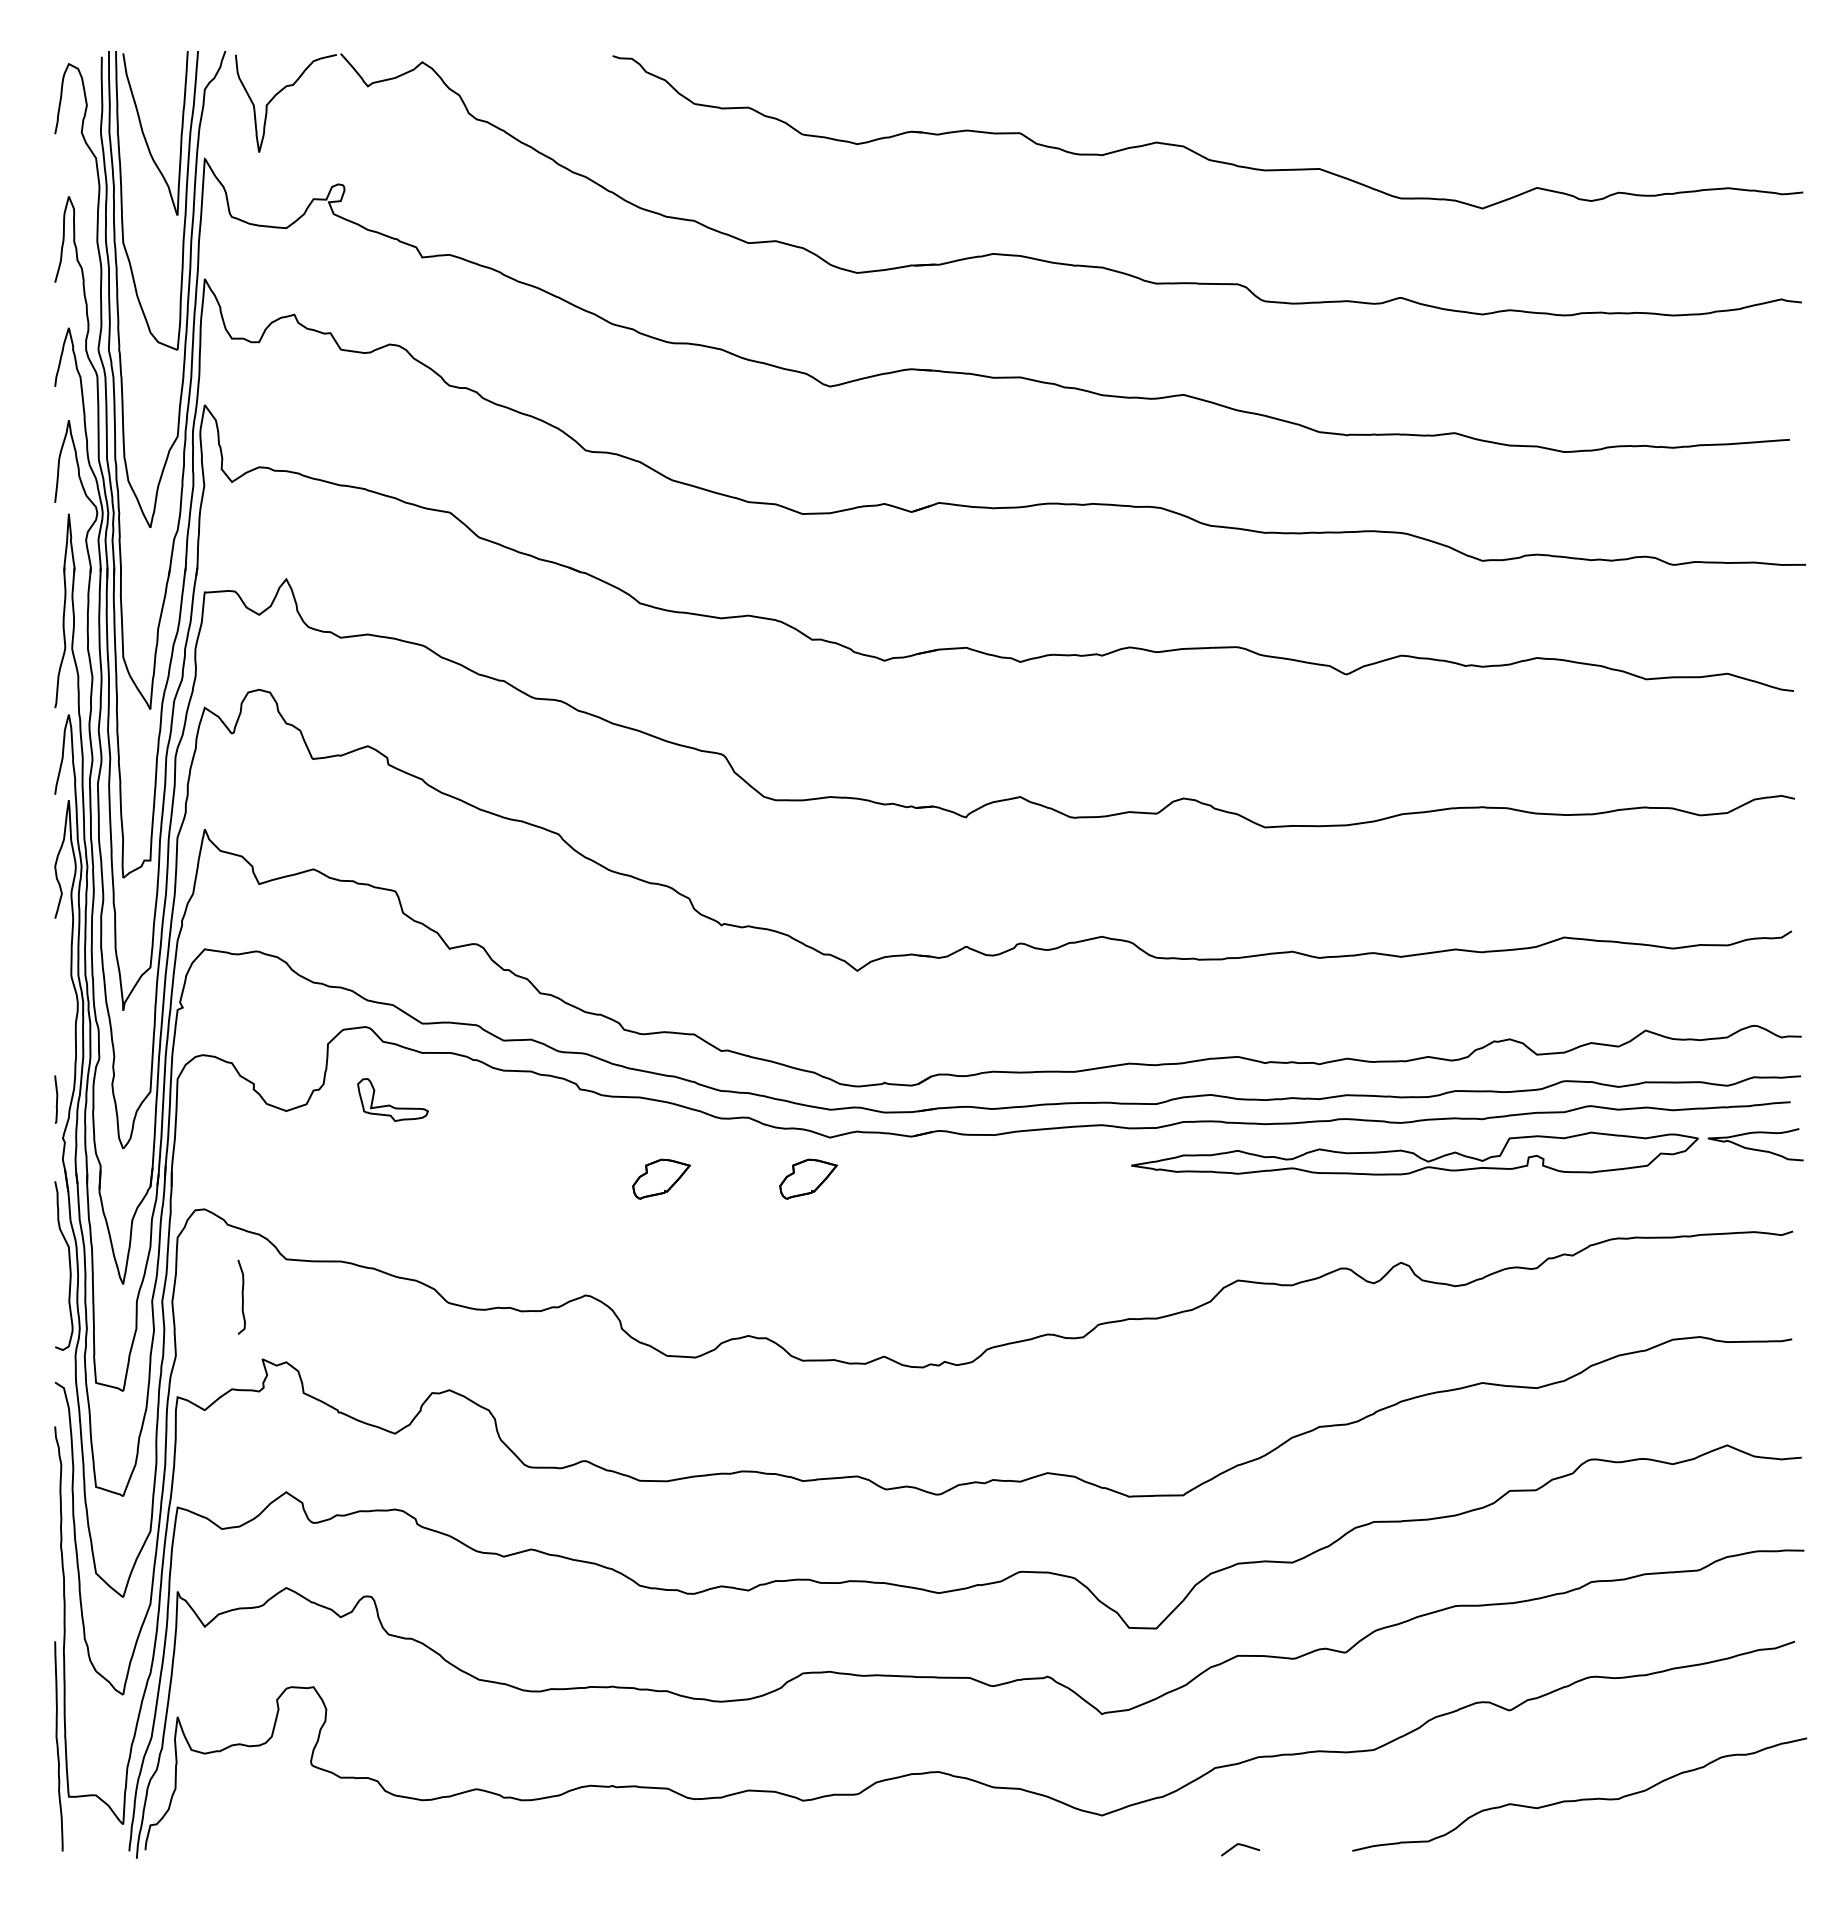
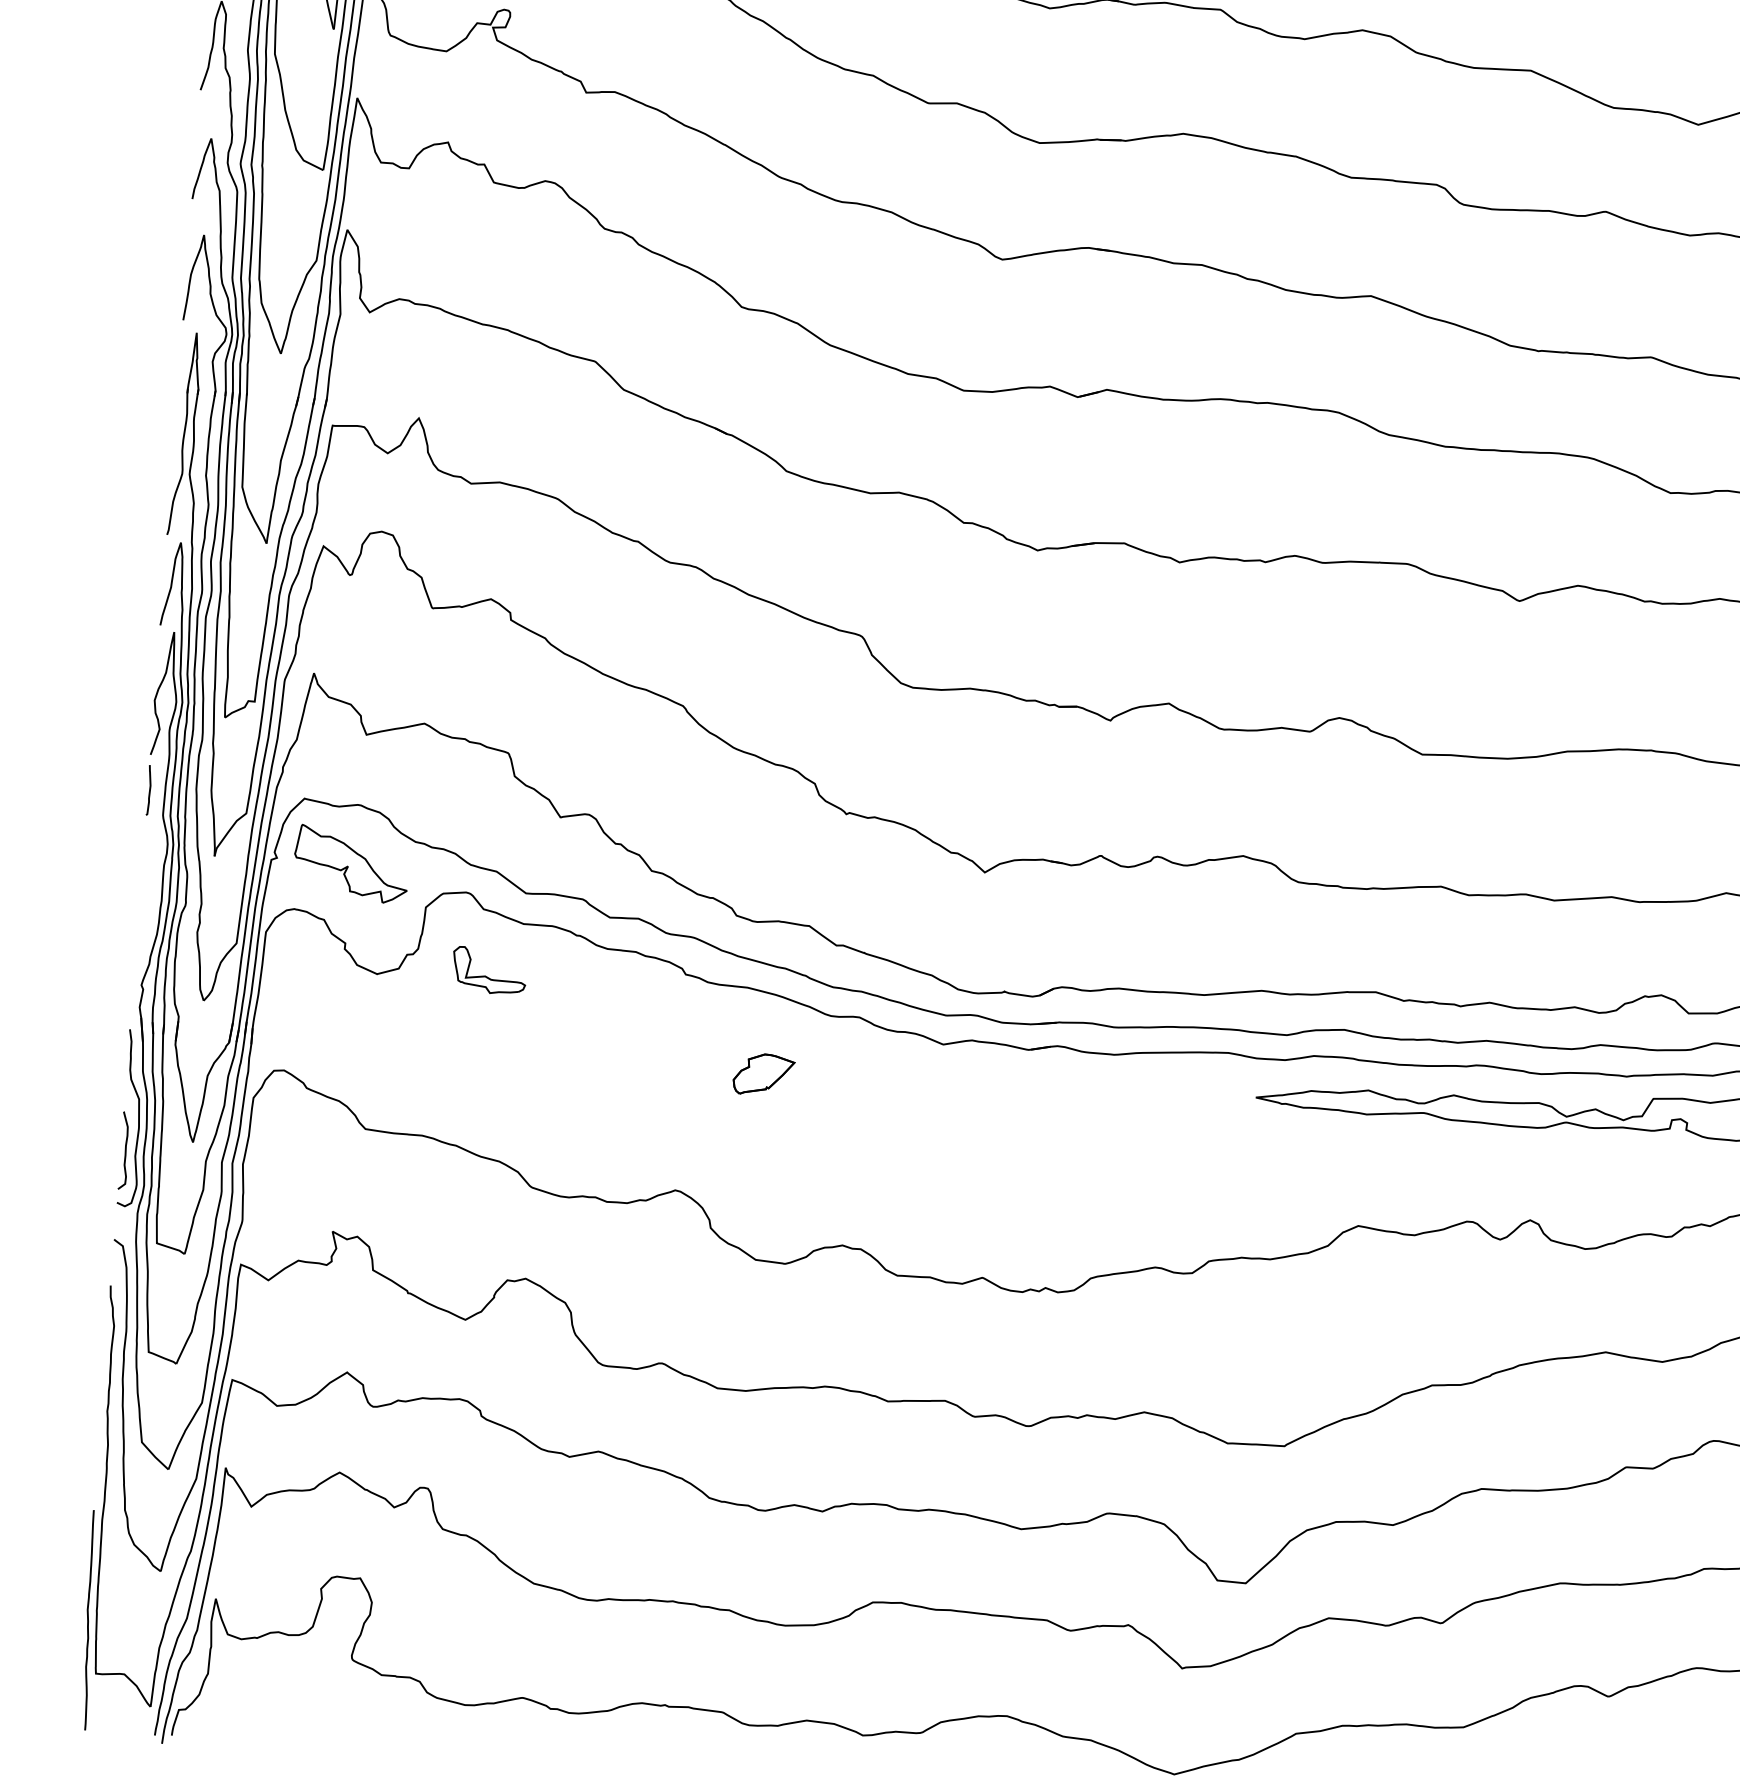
part: (253, 1008) -> (350, 864), added
curve: (56, 1099) -> (149, 790), moved
part: (808, 1178) -> (917, 1085), removed
curve: (241, 1296) -> (124, 1150), moved

